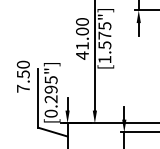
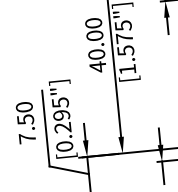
text: (82, 45) -> (96, 53), 41.00 -> 40.00
text: (22, 76) -> (24, 122), moved

